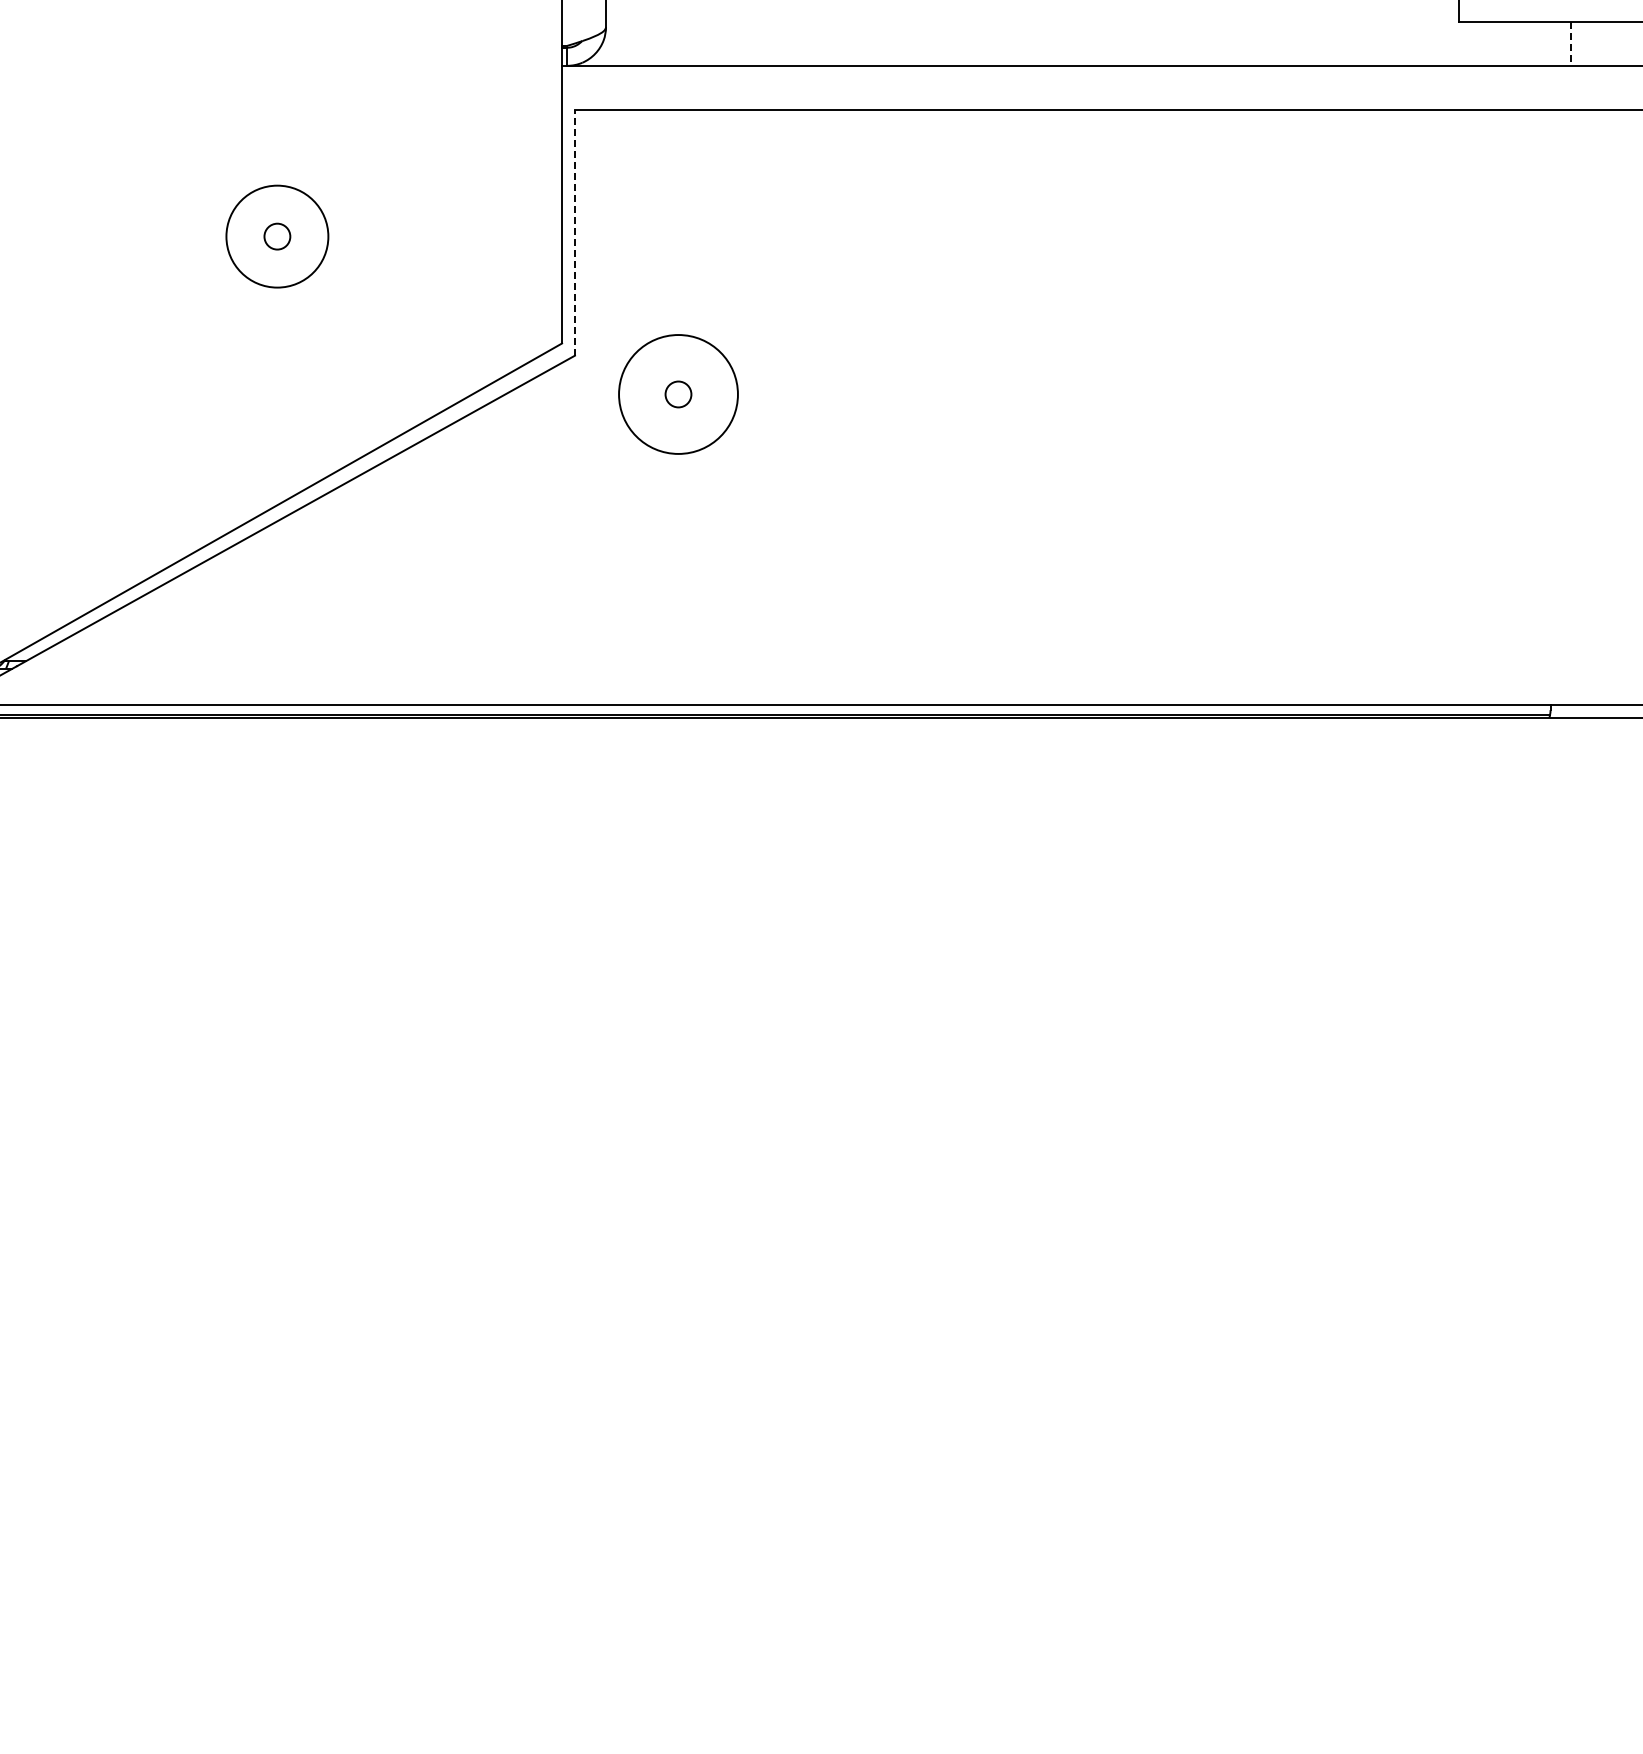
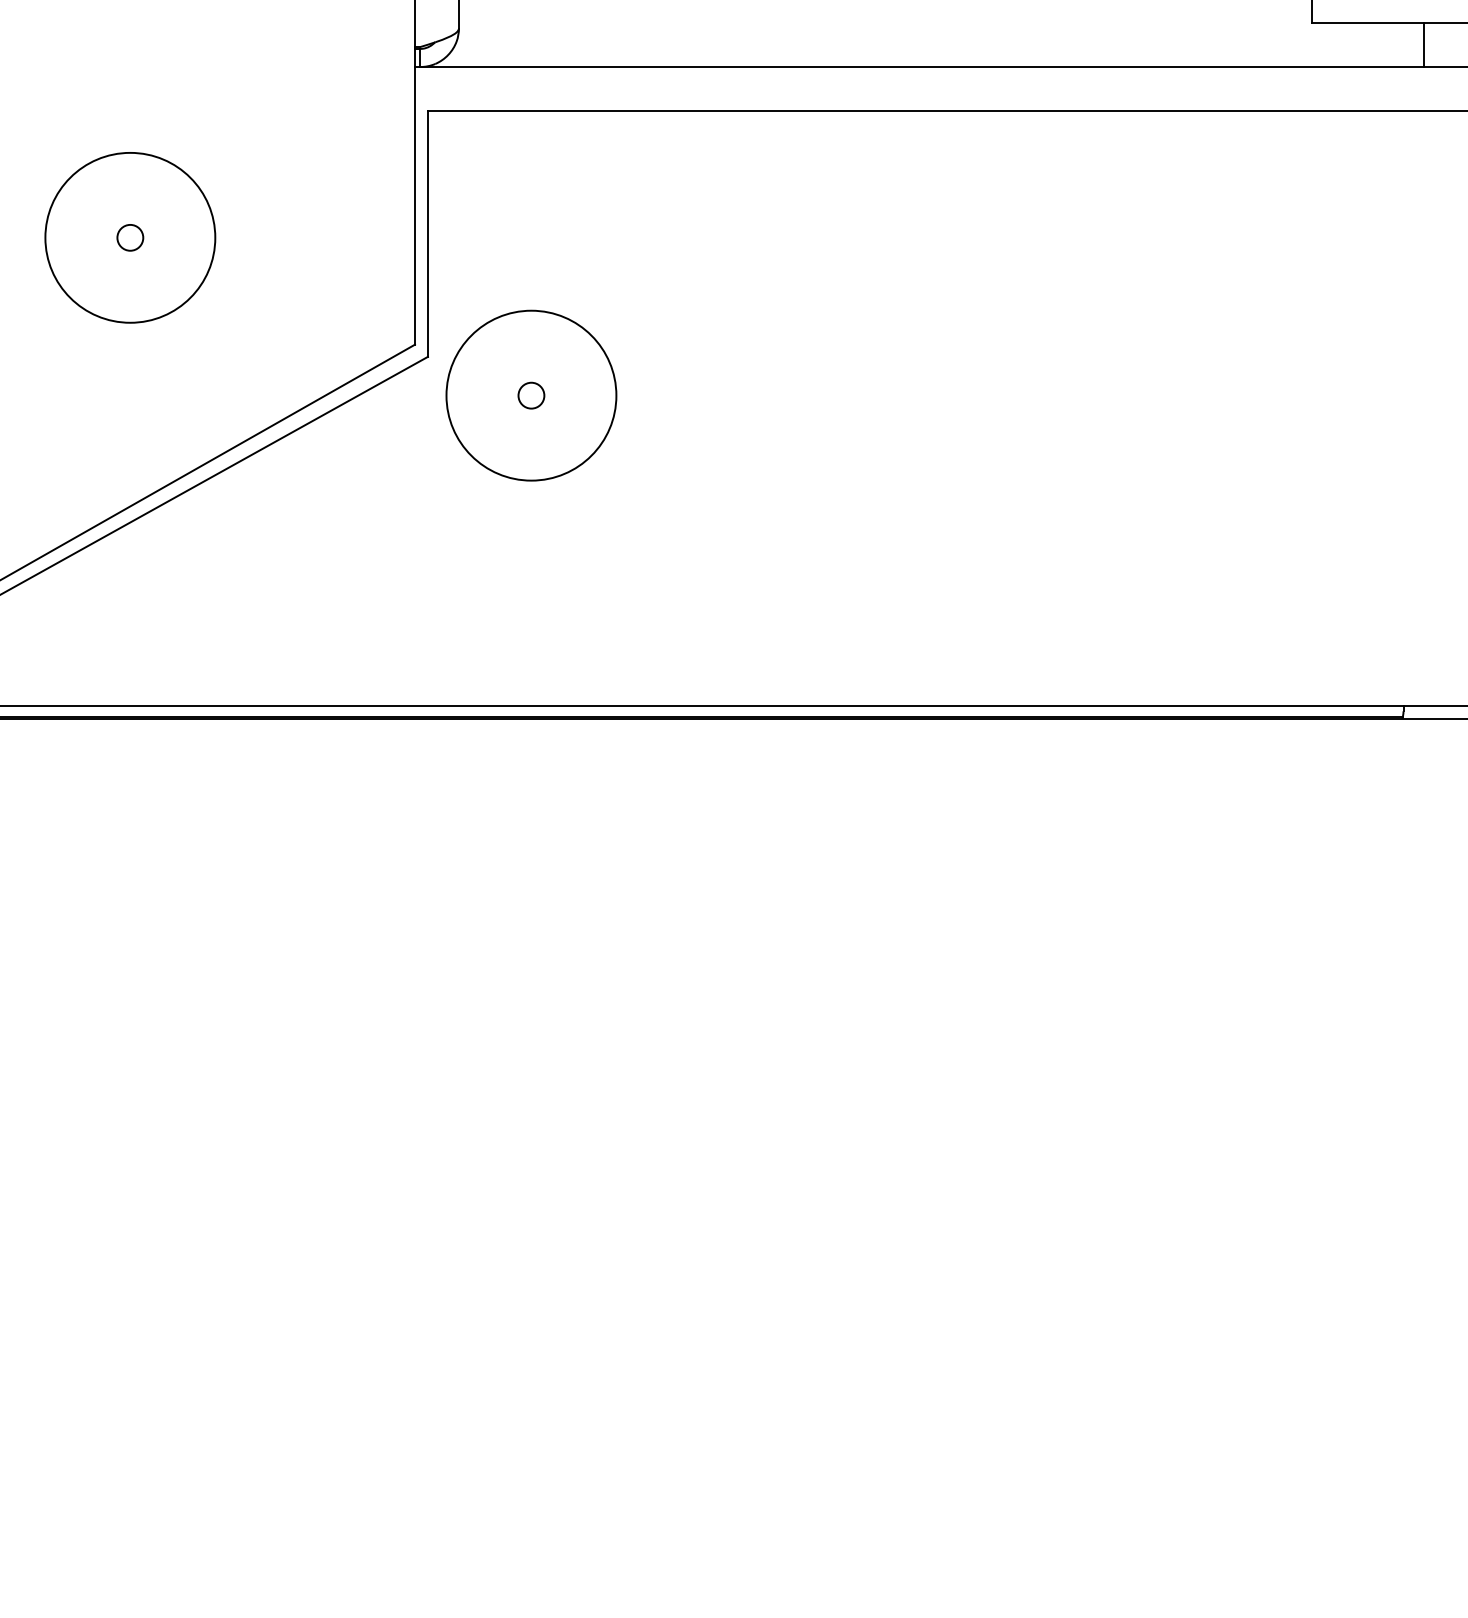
line: (1571, 43) -> (1424, 44), dashed -> solid
line: (574, 232) -> (427, 233), dashed -> solid
circle: (277, 236) -> (130, 237), size x1.67
circle: (678, 394) -> (531, 395), size x1.43

